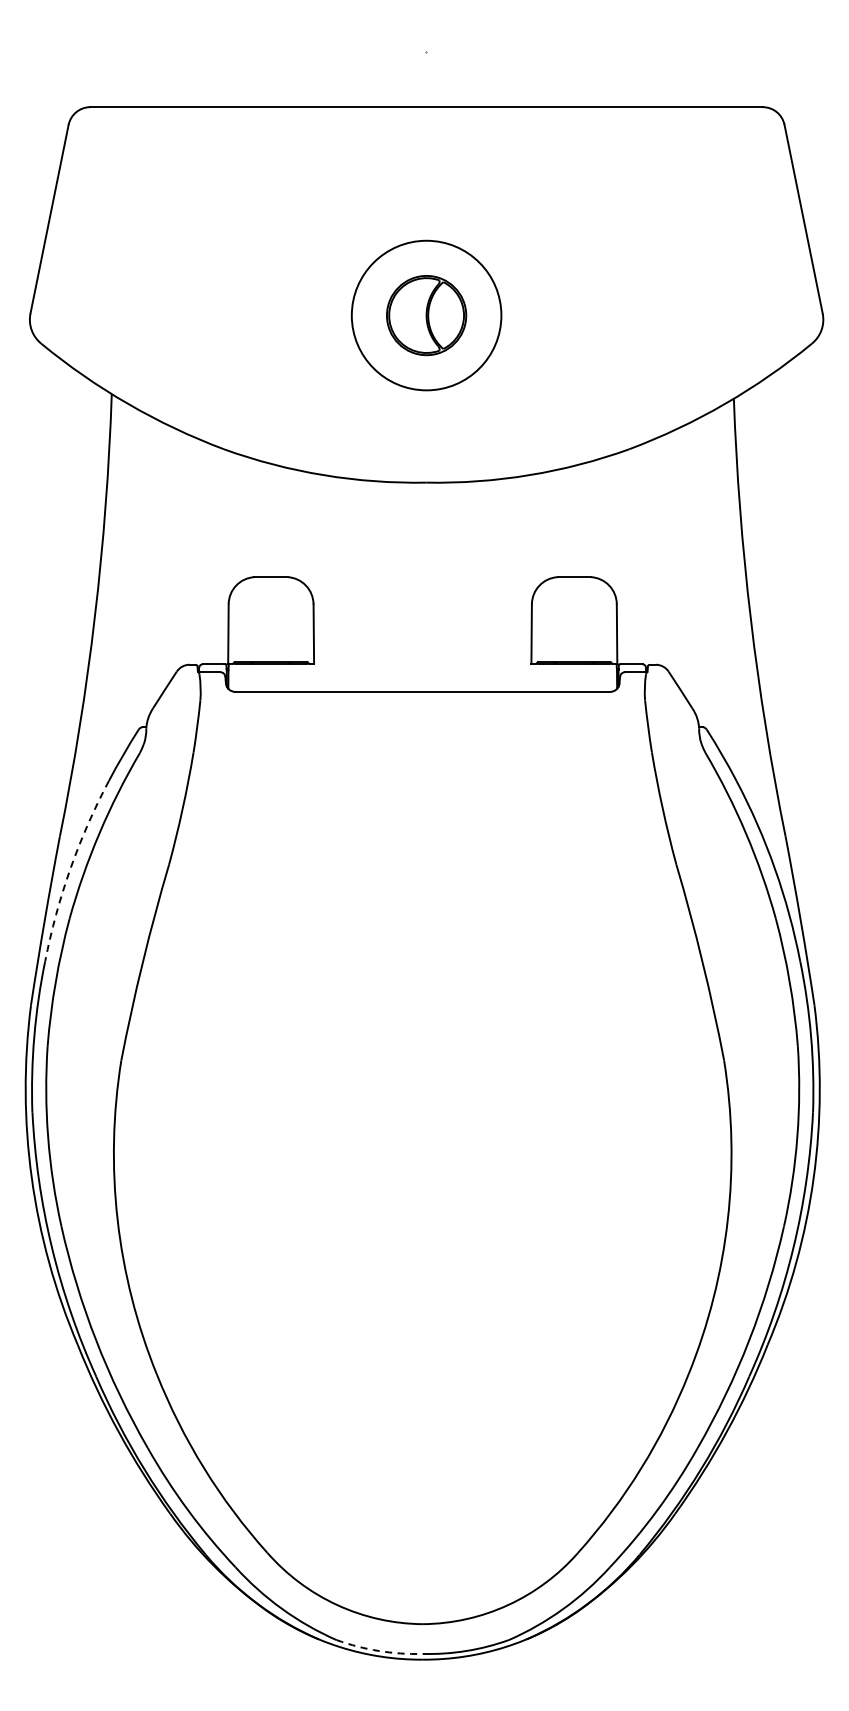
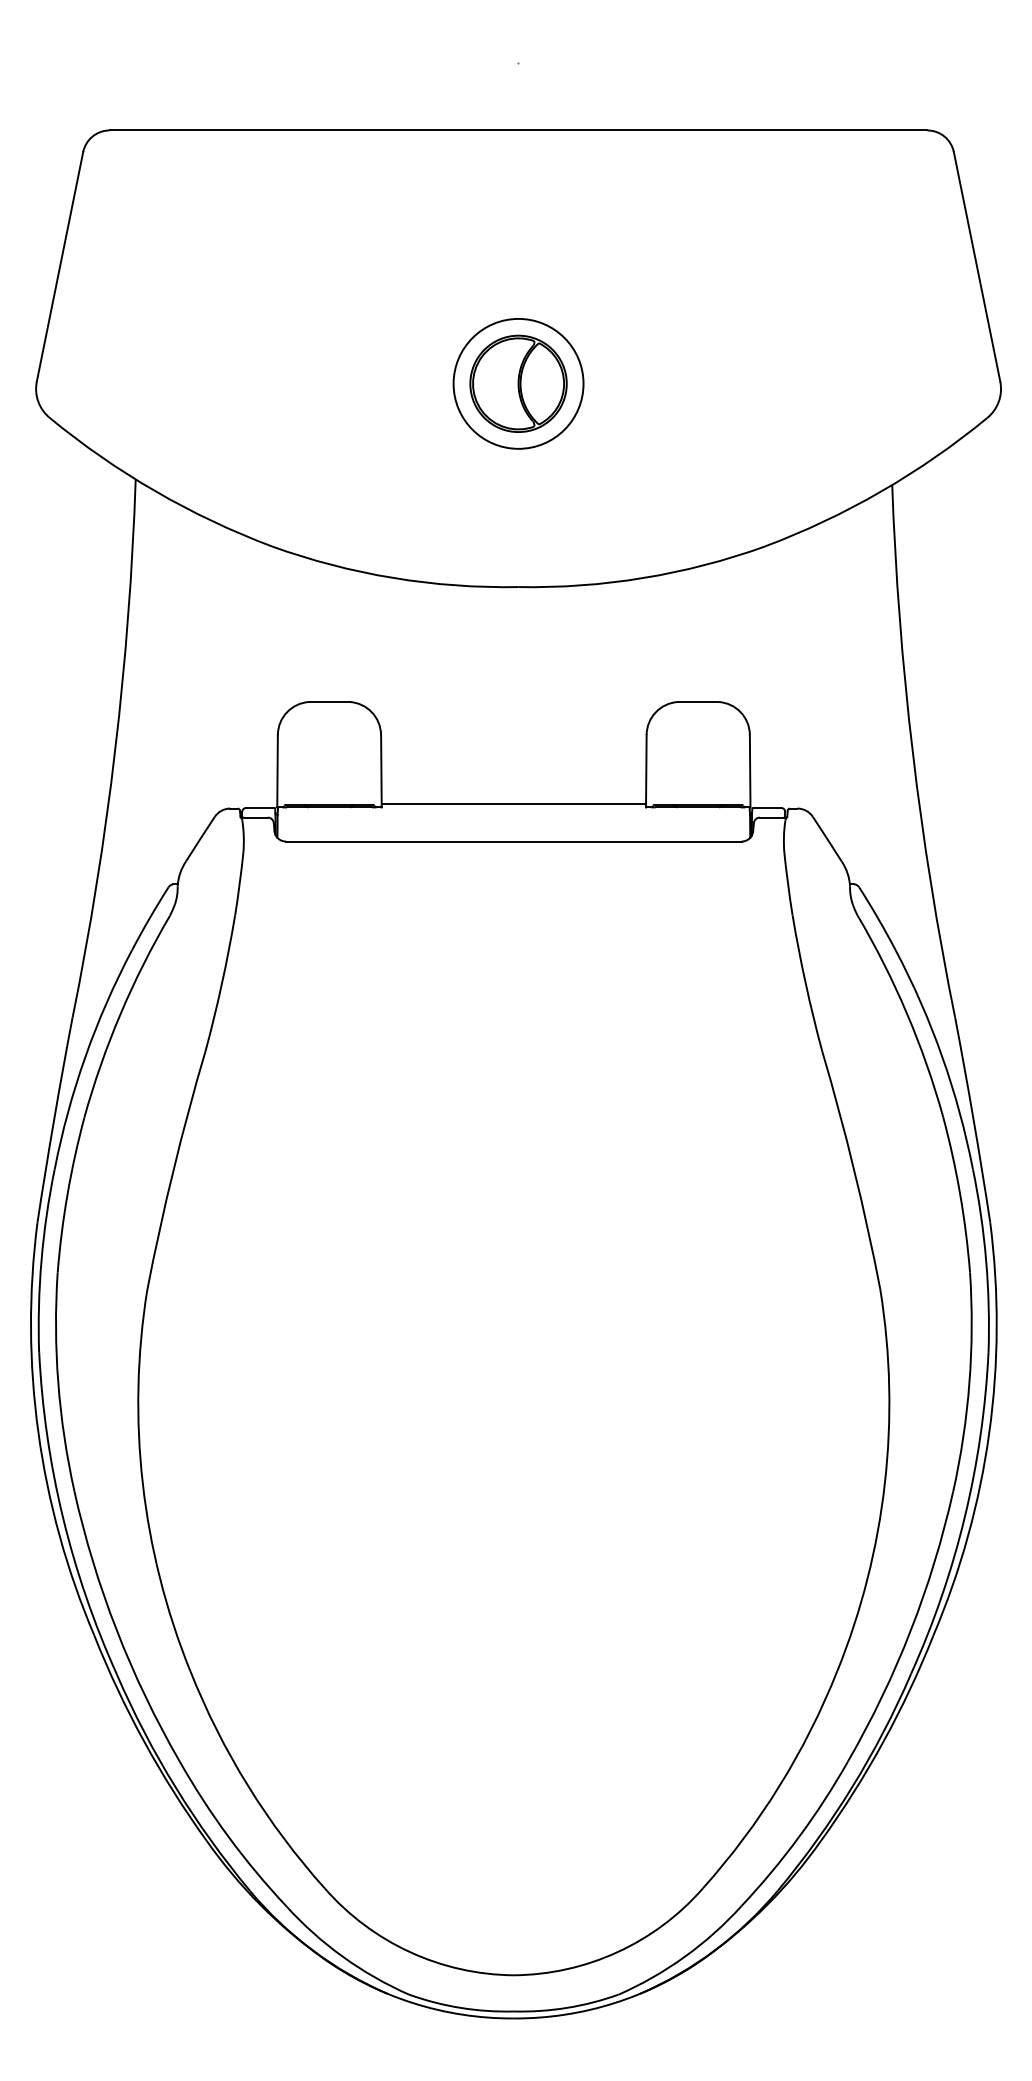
circle: (426, 315) -> (518, 383), size x0.71
line: (422, 660) -> (513, 803), added
arc: (70, 868) -> (85, 1056), dashed -> solid
arc: (379, 1651) -> (461, 2008), dashed -> solid

